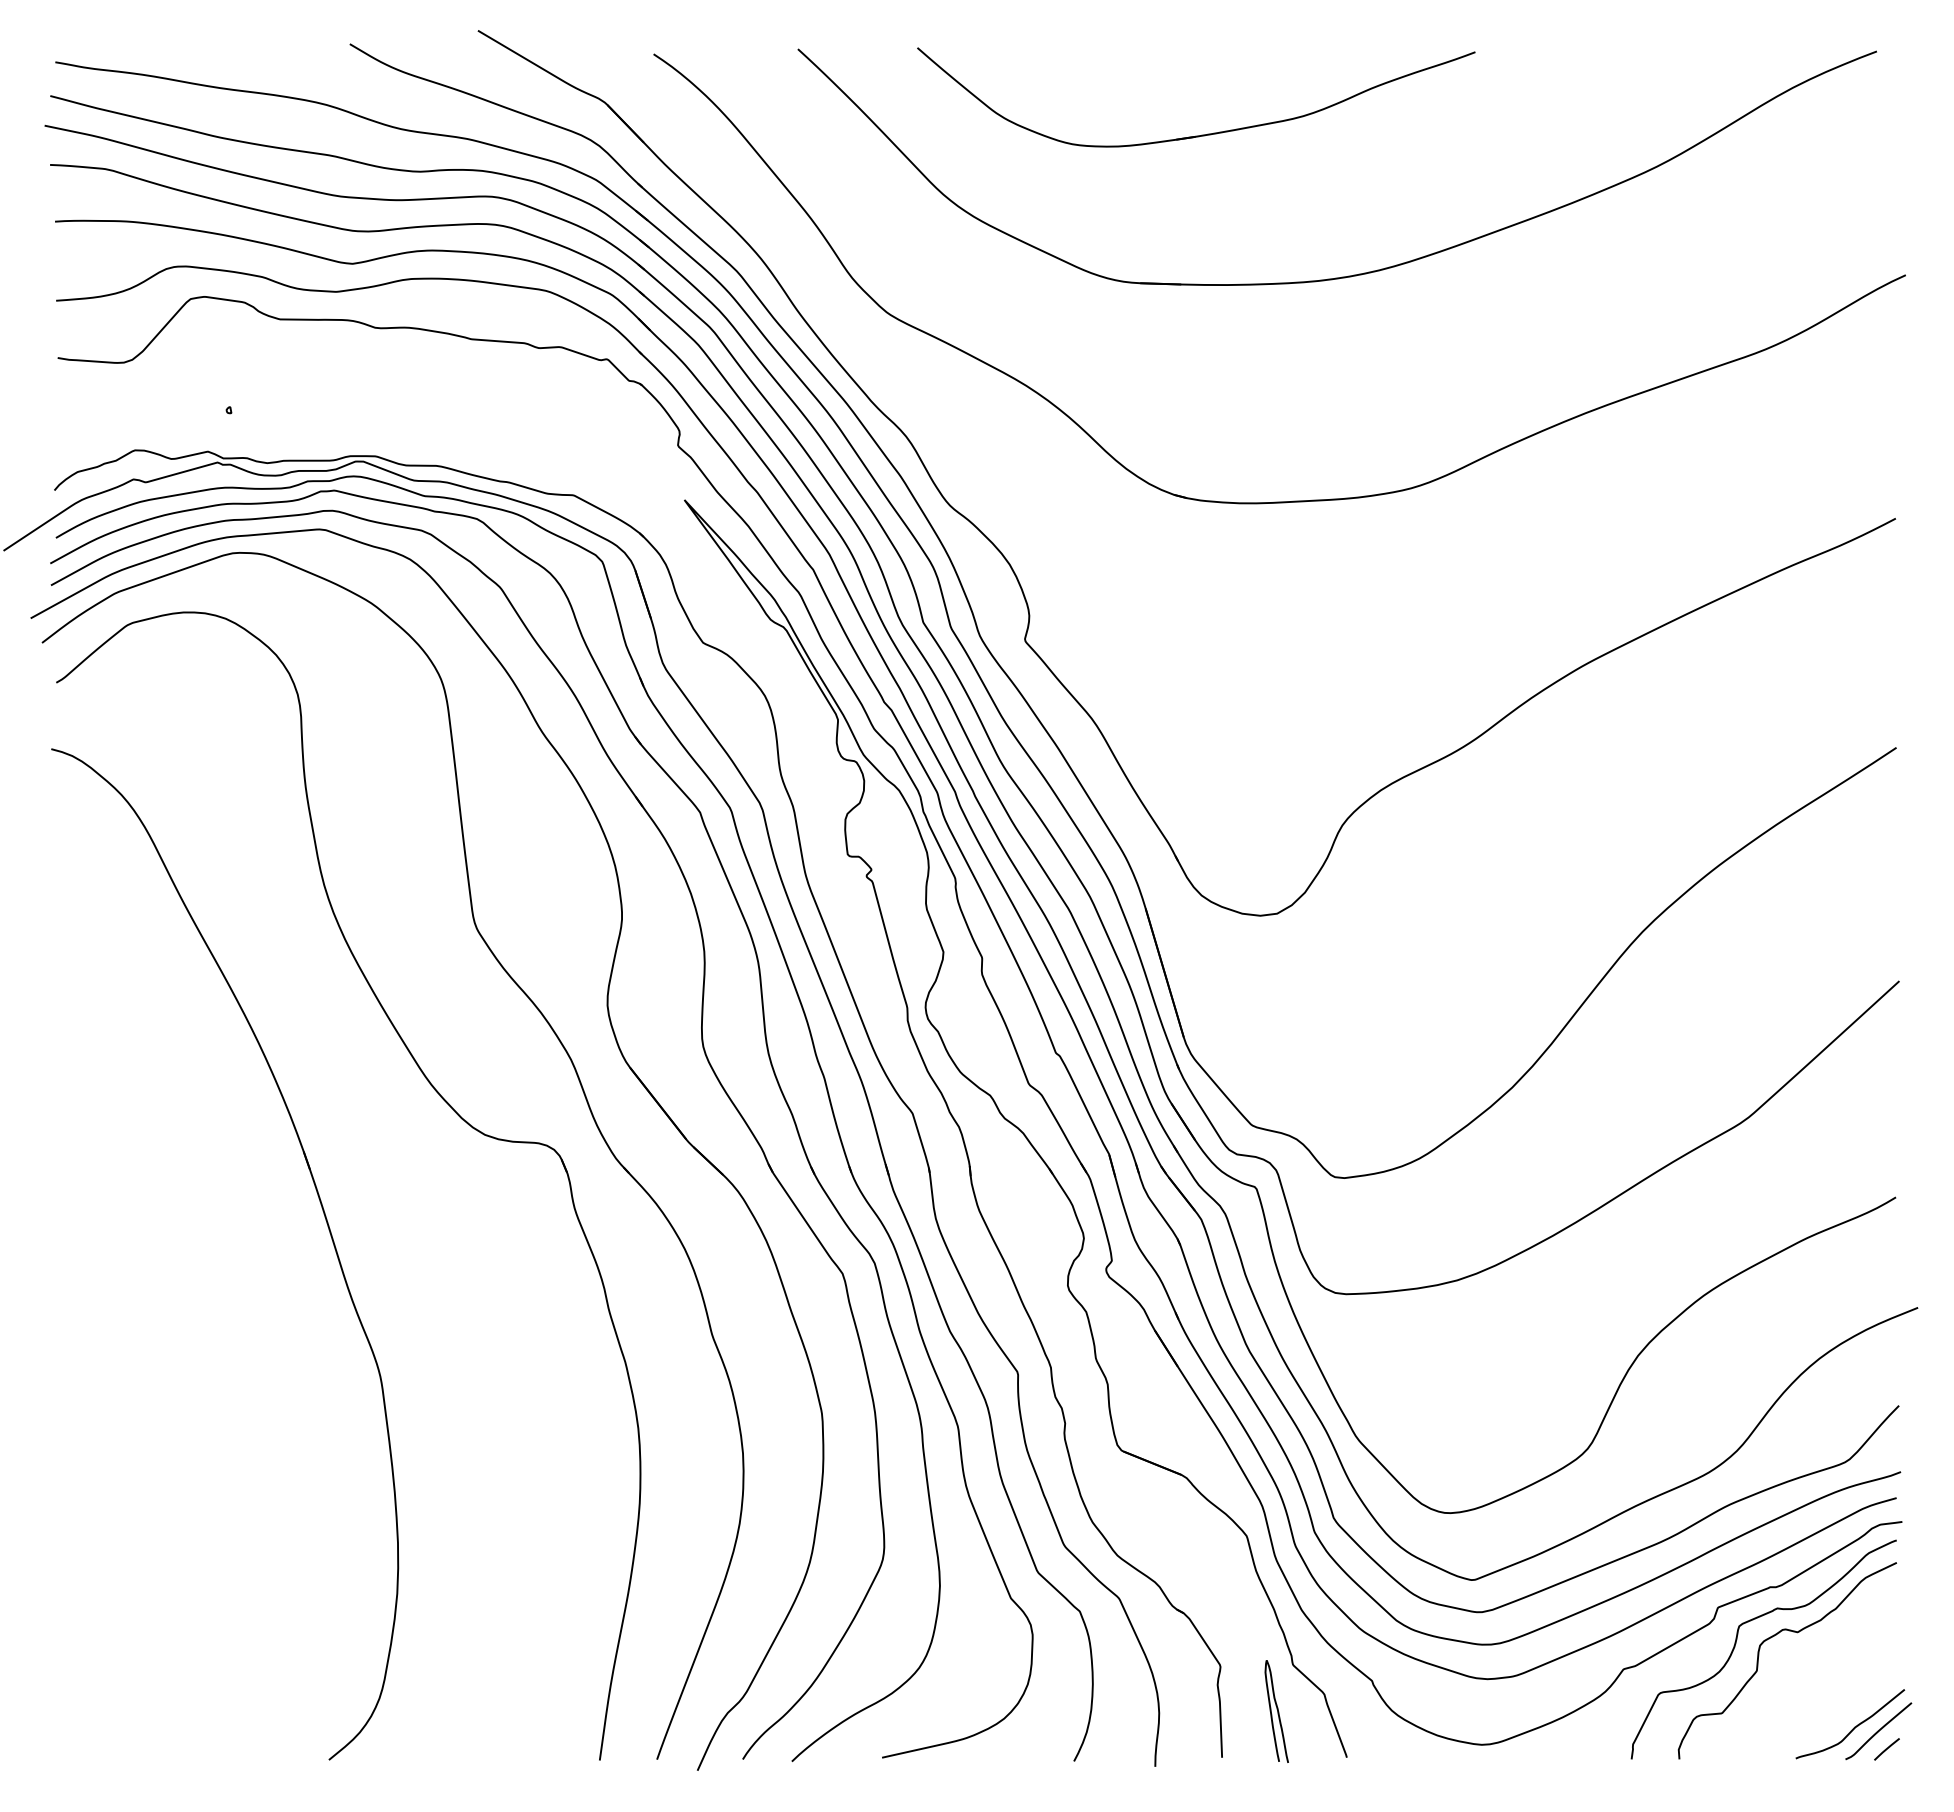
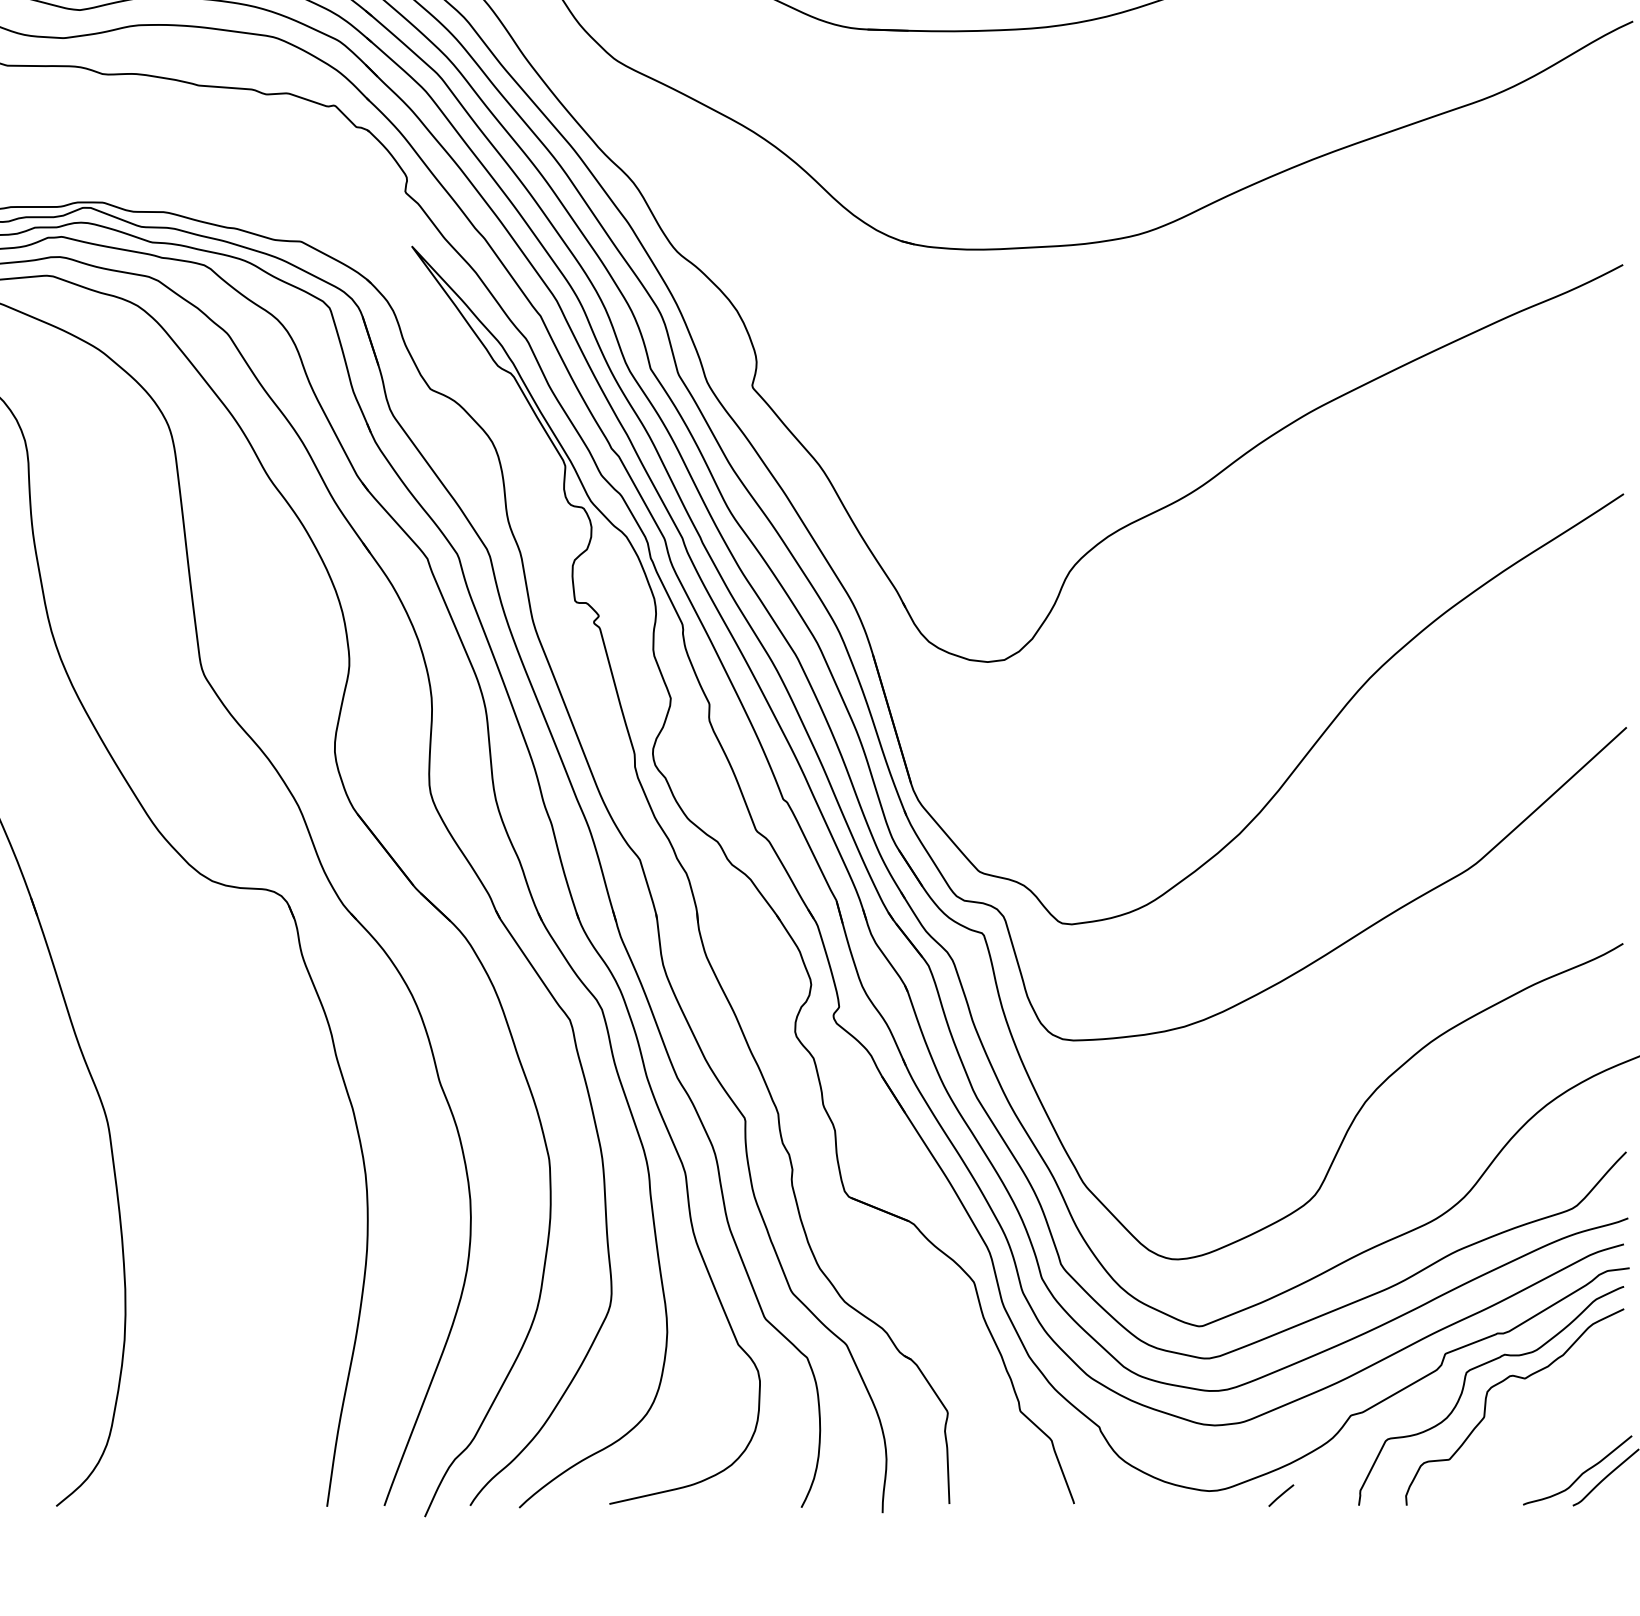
curve: (1277, 1711) -> (1004, 1457), removed
line: (1886, 1749) -> (1280, 1495), moved

